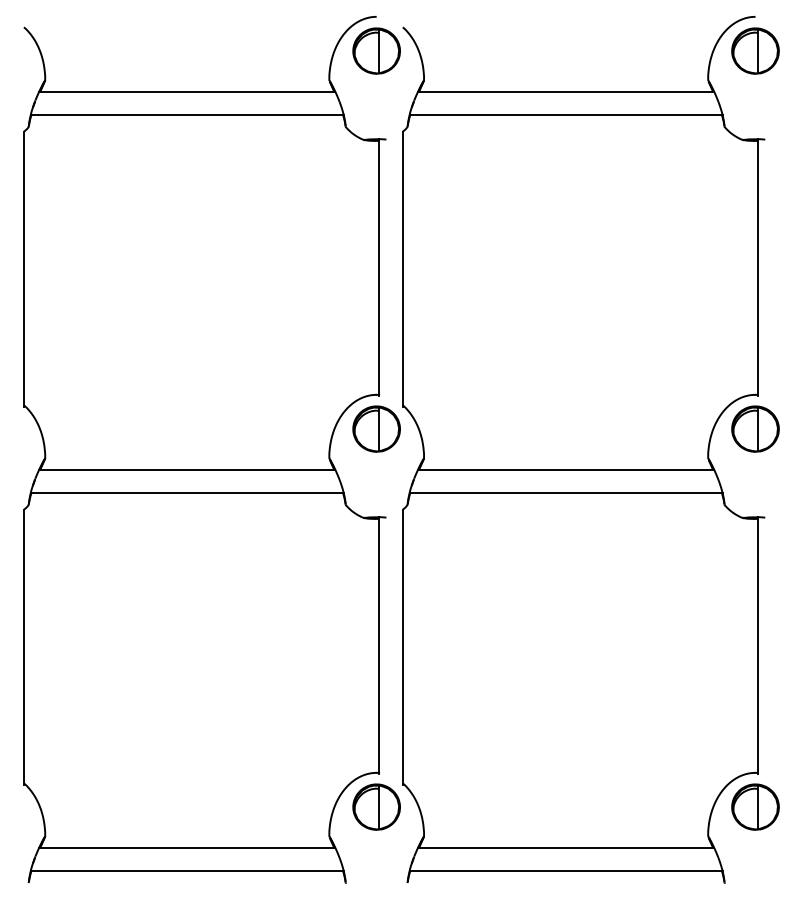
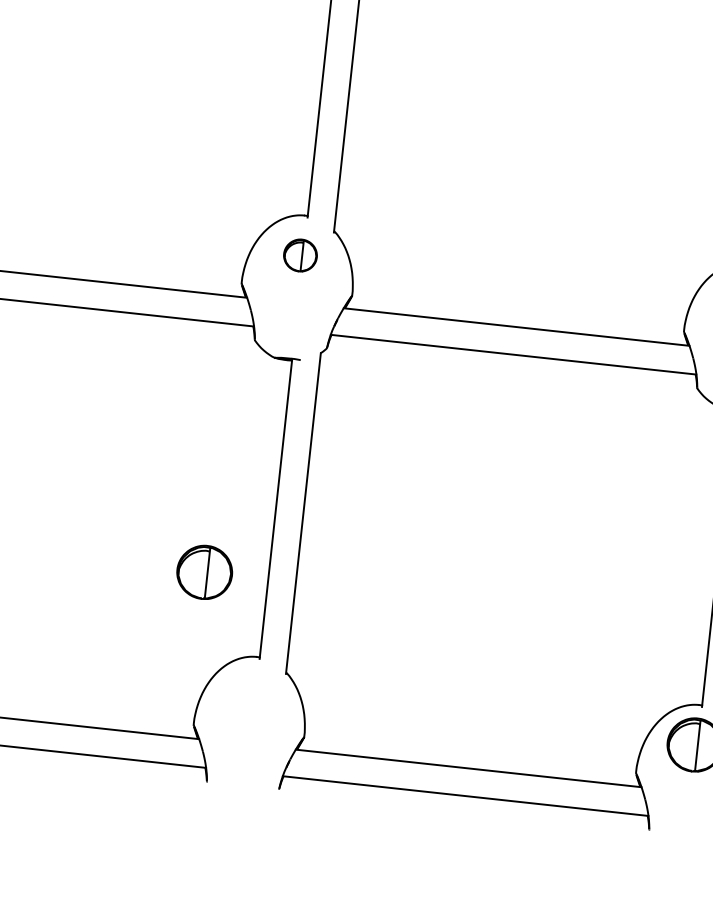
part: (376, 428) -> (300, 254), size x0.6
part: (376, 806) -> (204, 571), moved

